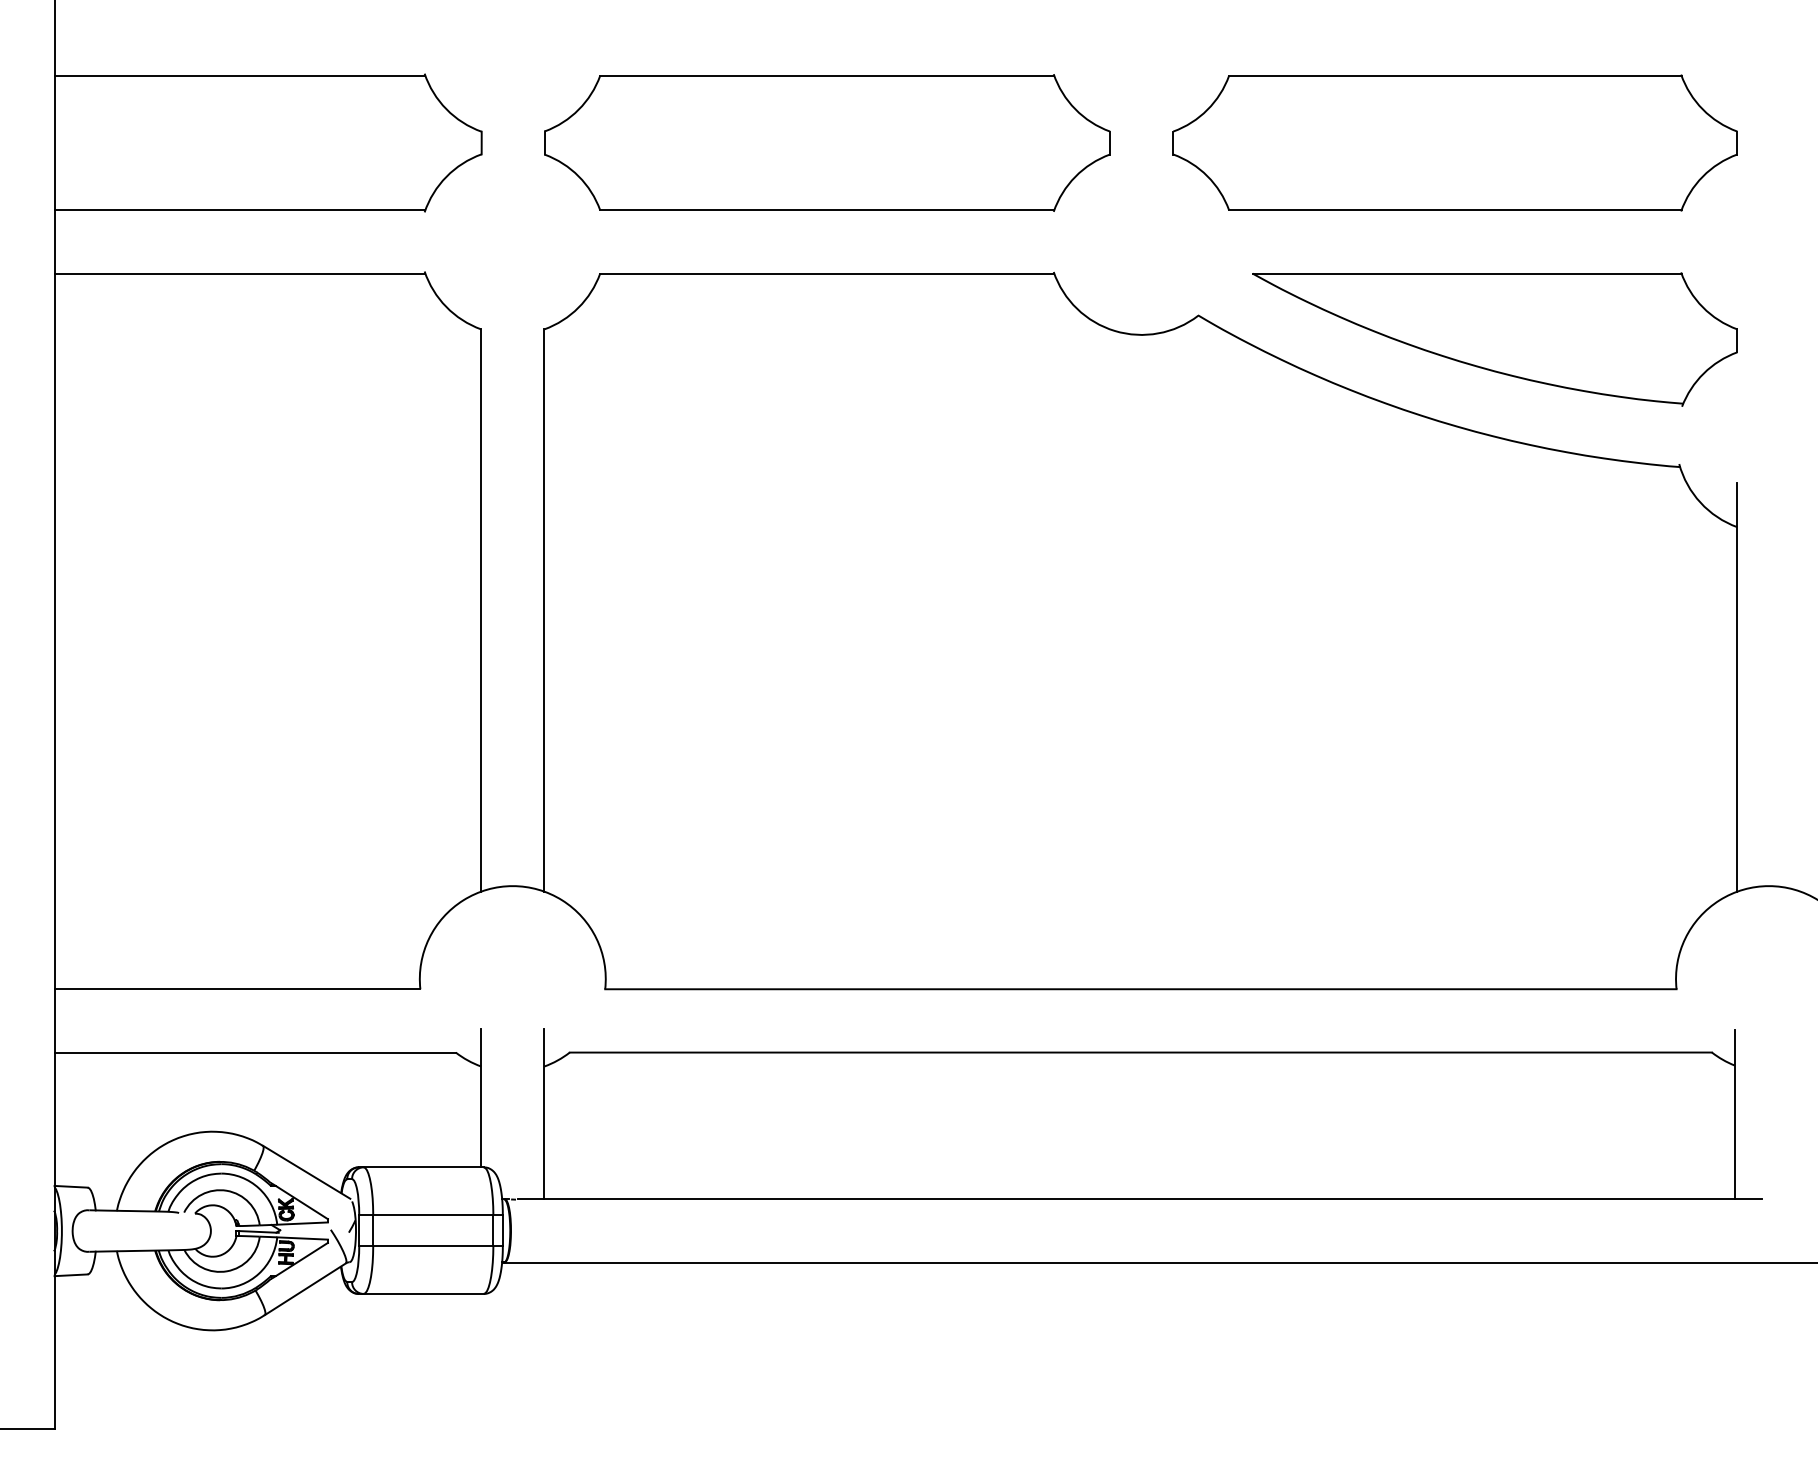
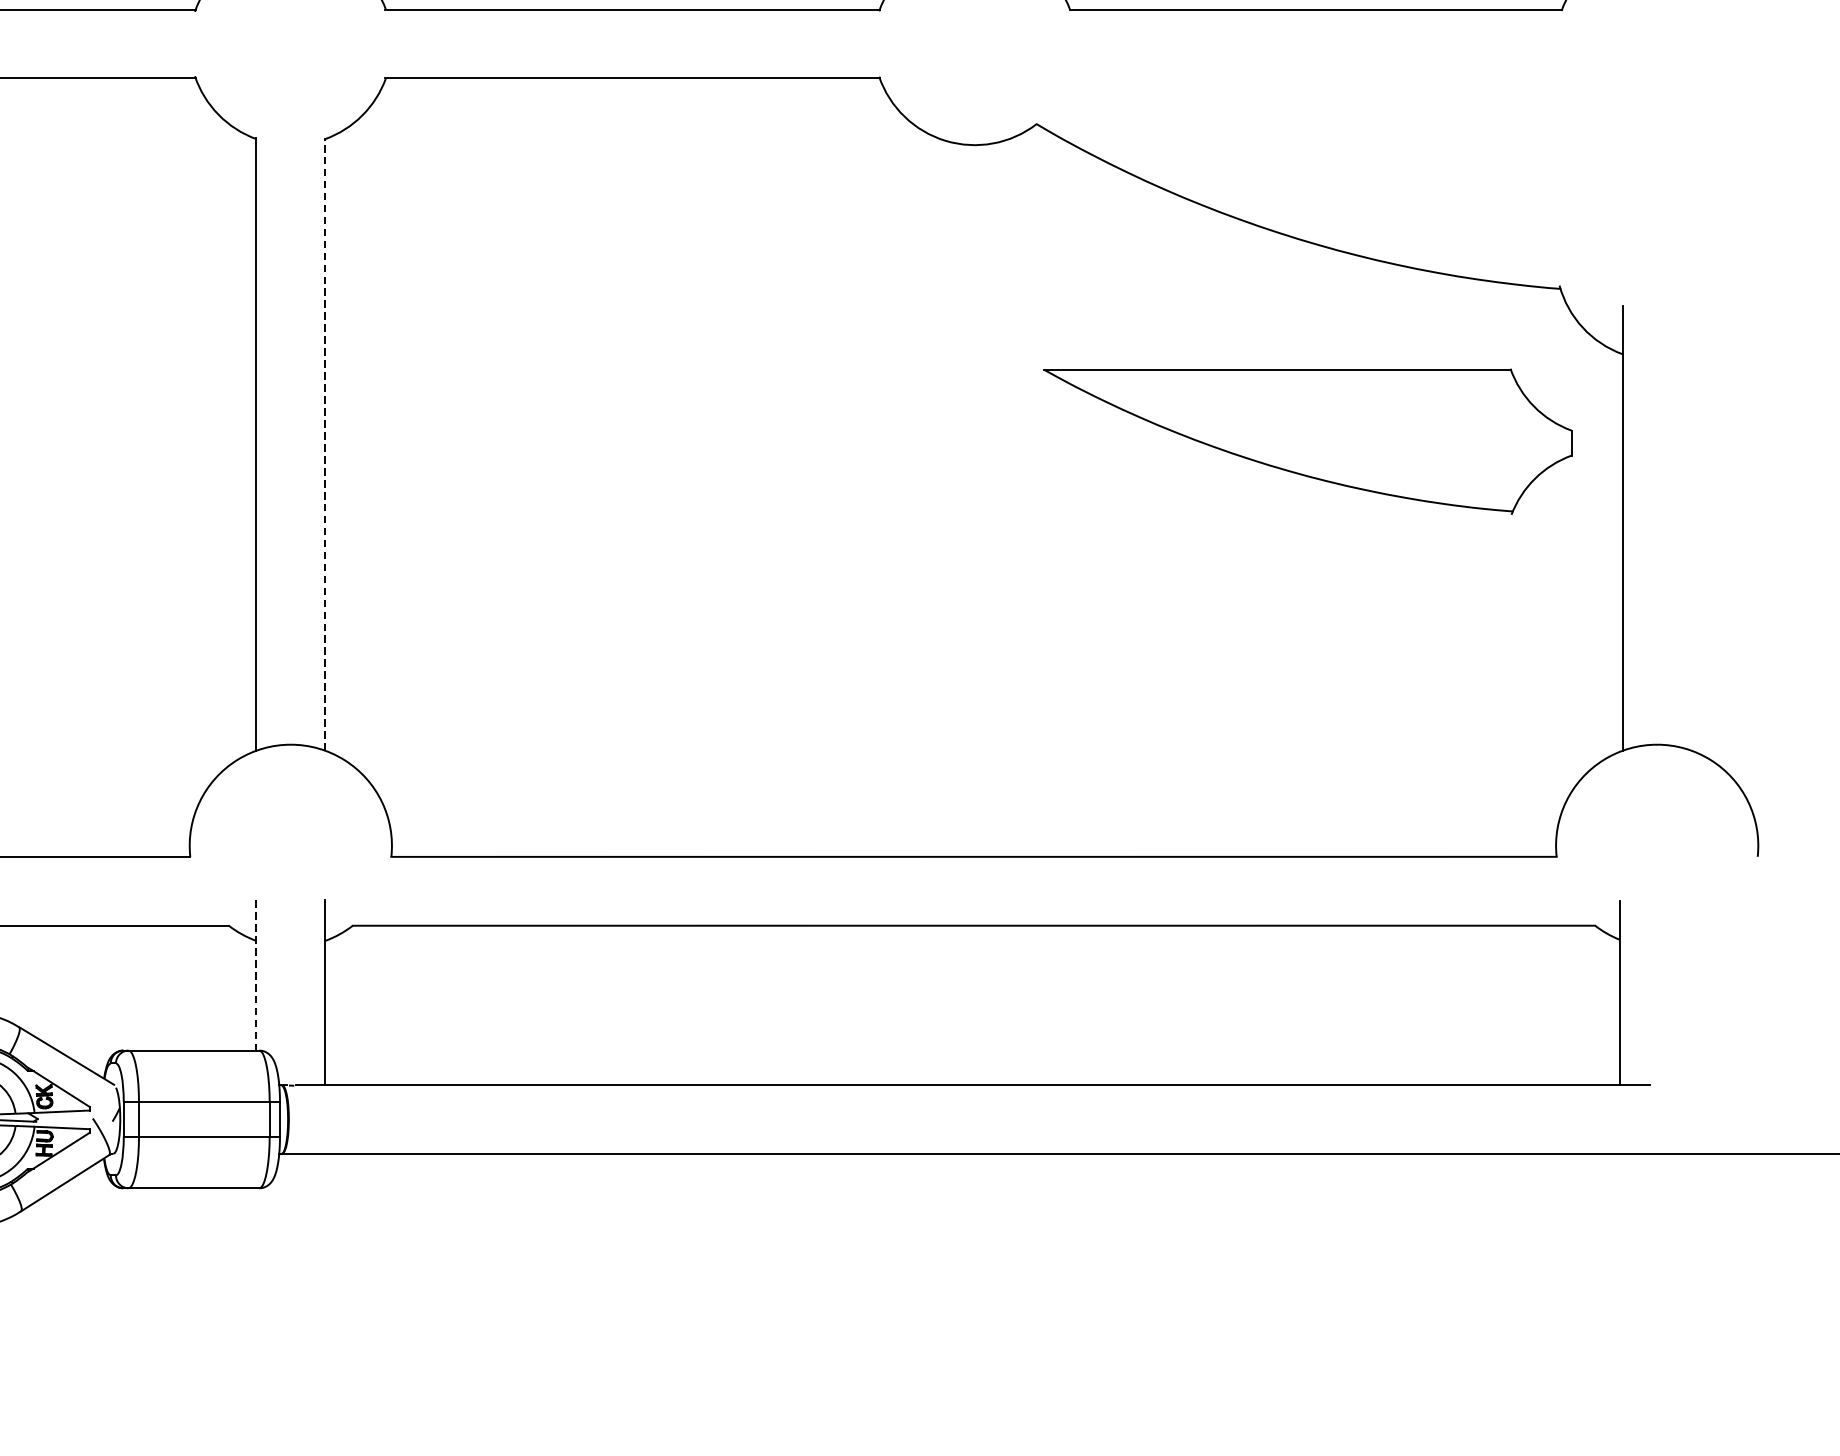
part: (1494, 339) -> (1307, 441), moved
line: (544, 610) -> (325, 444), solid -> dashed
line: (481, 1098) -> (256, 975), solid -> dashed

